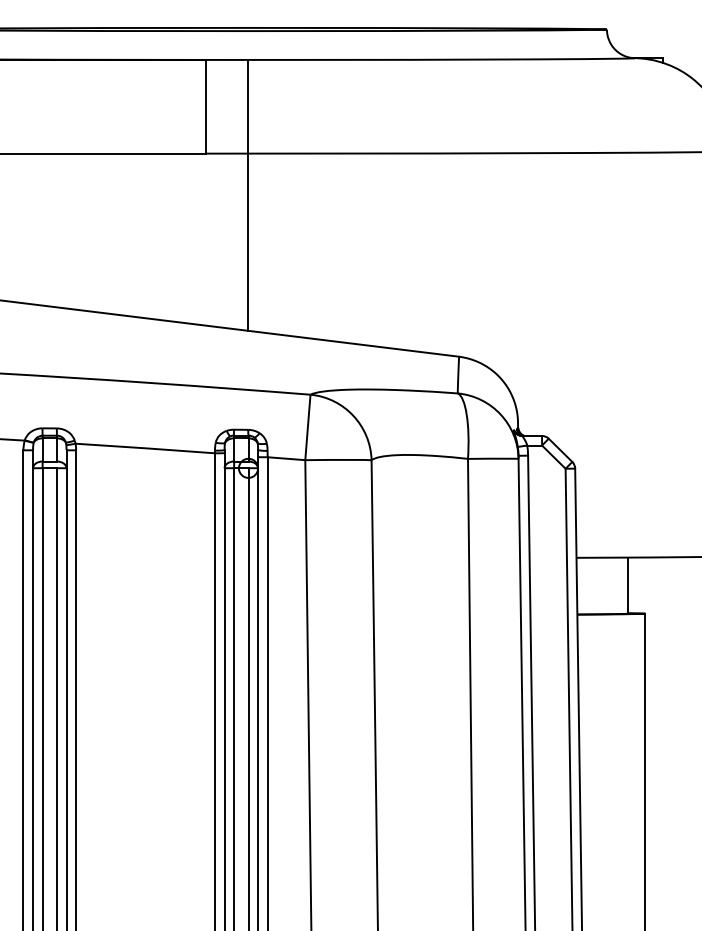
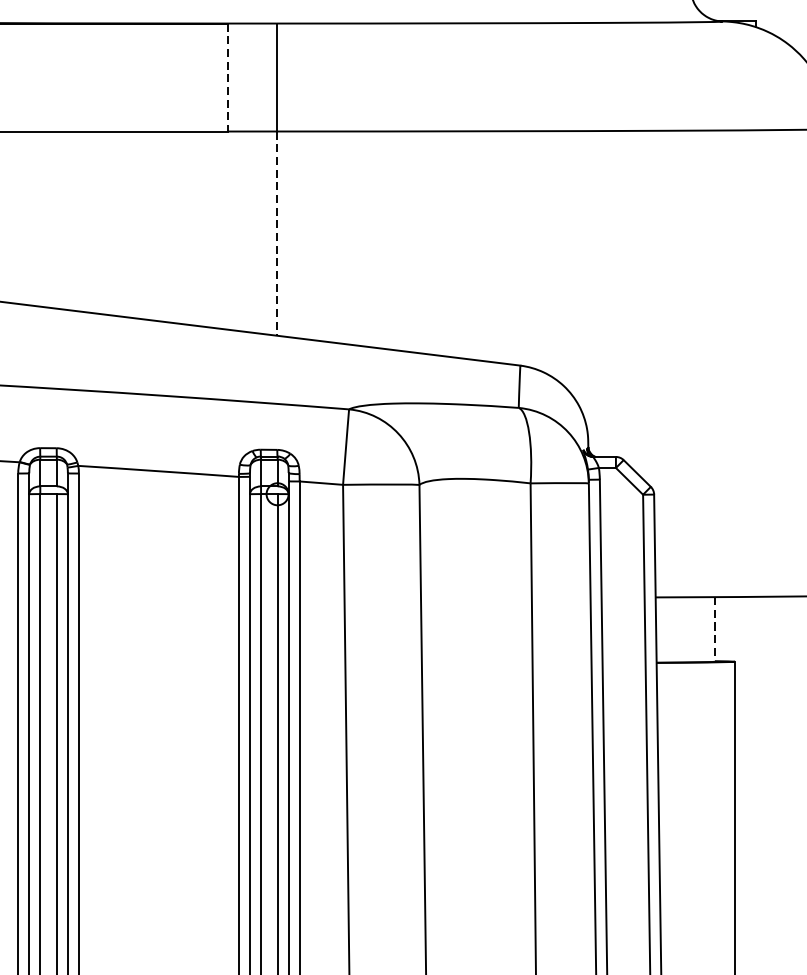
line: (205, 106) -> (228, 77), solid -> dashed
line: (247, 242) -> (276, 233), solid -> dashed
line: (627, 586) -> (714, 630), solid -> dashed

